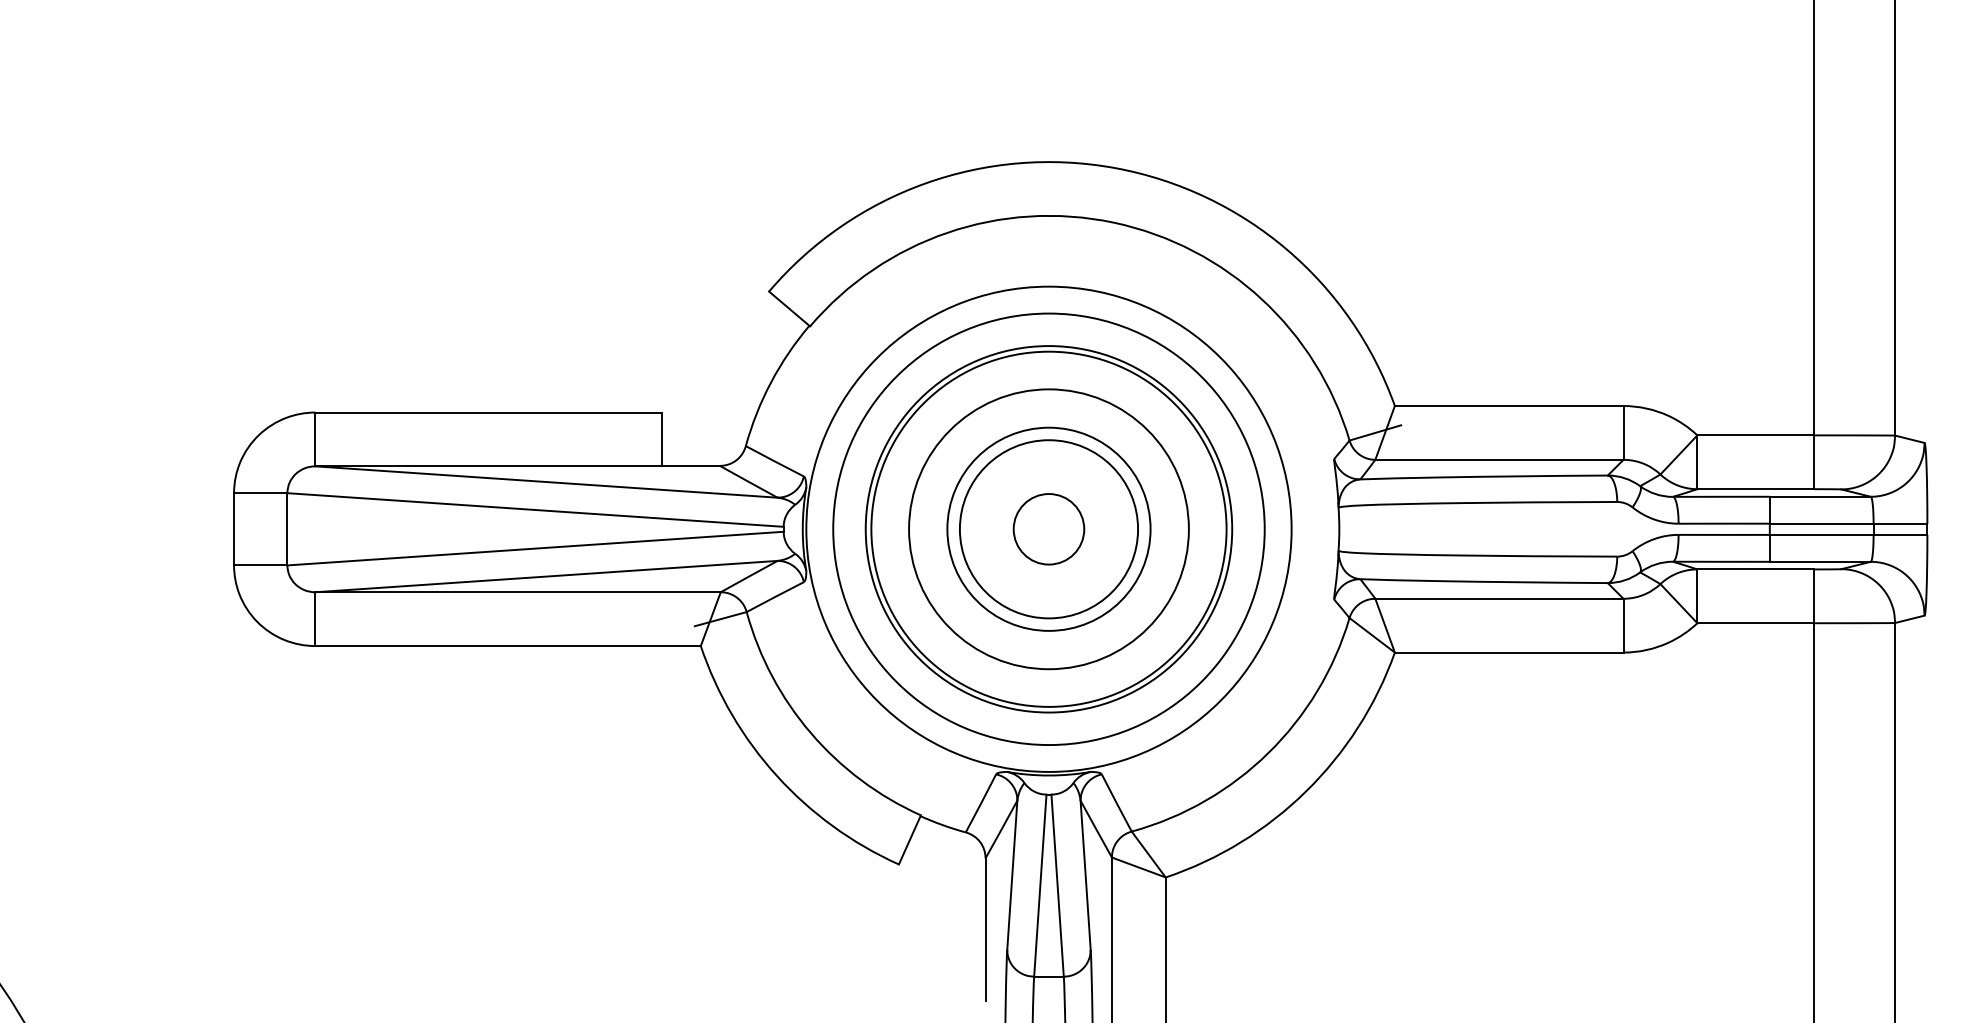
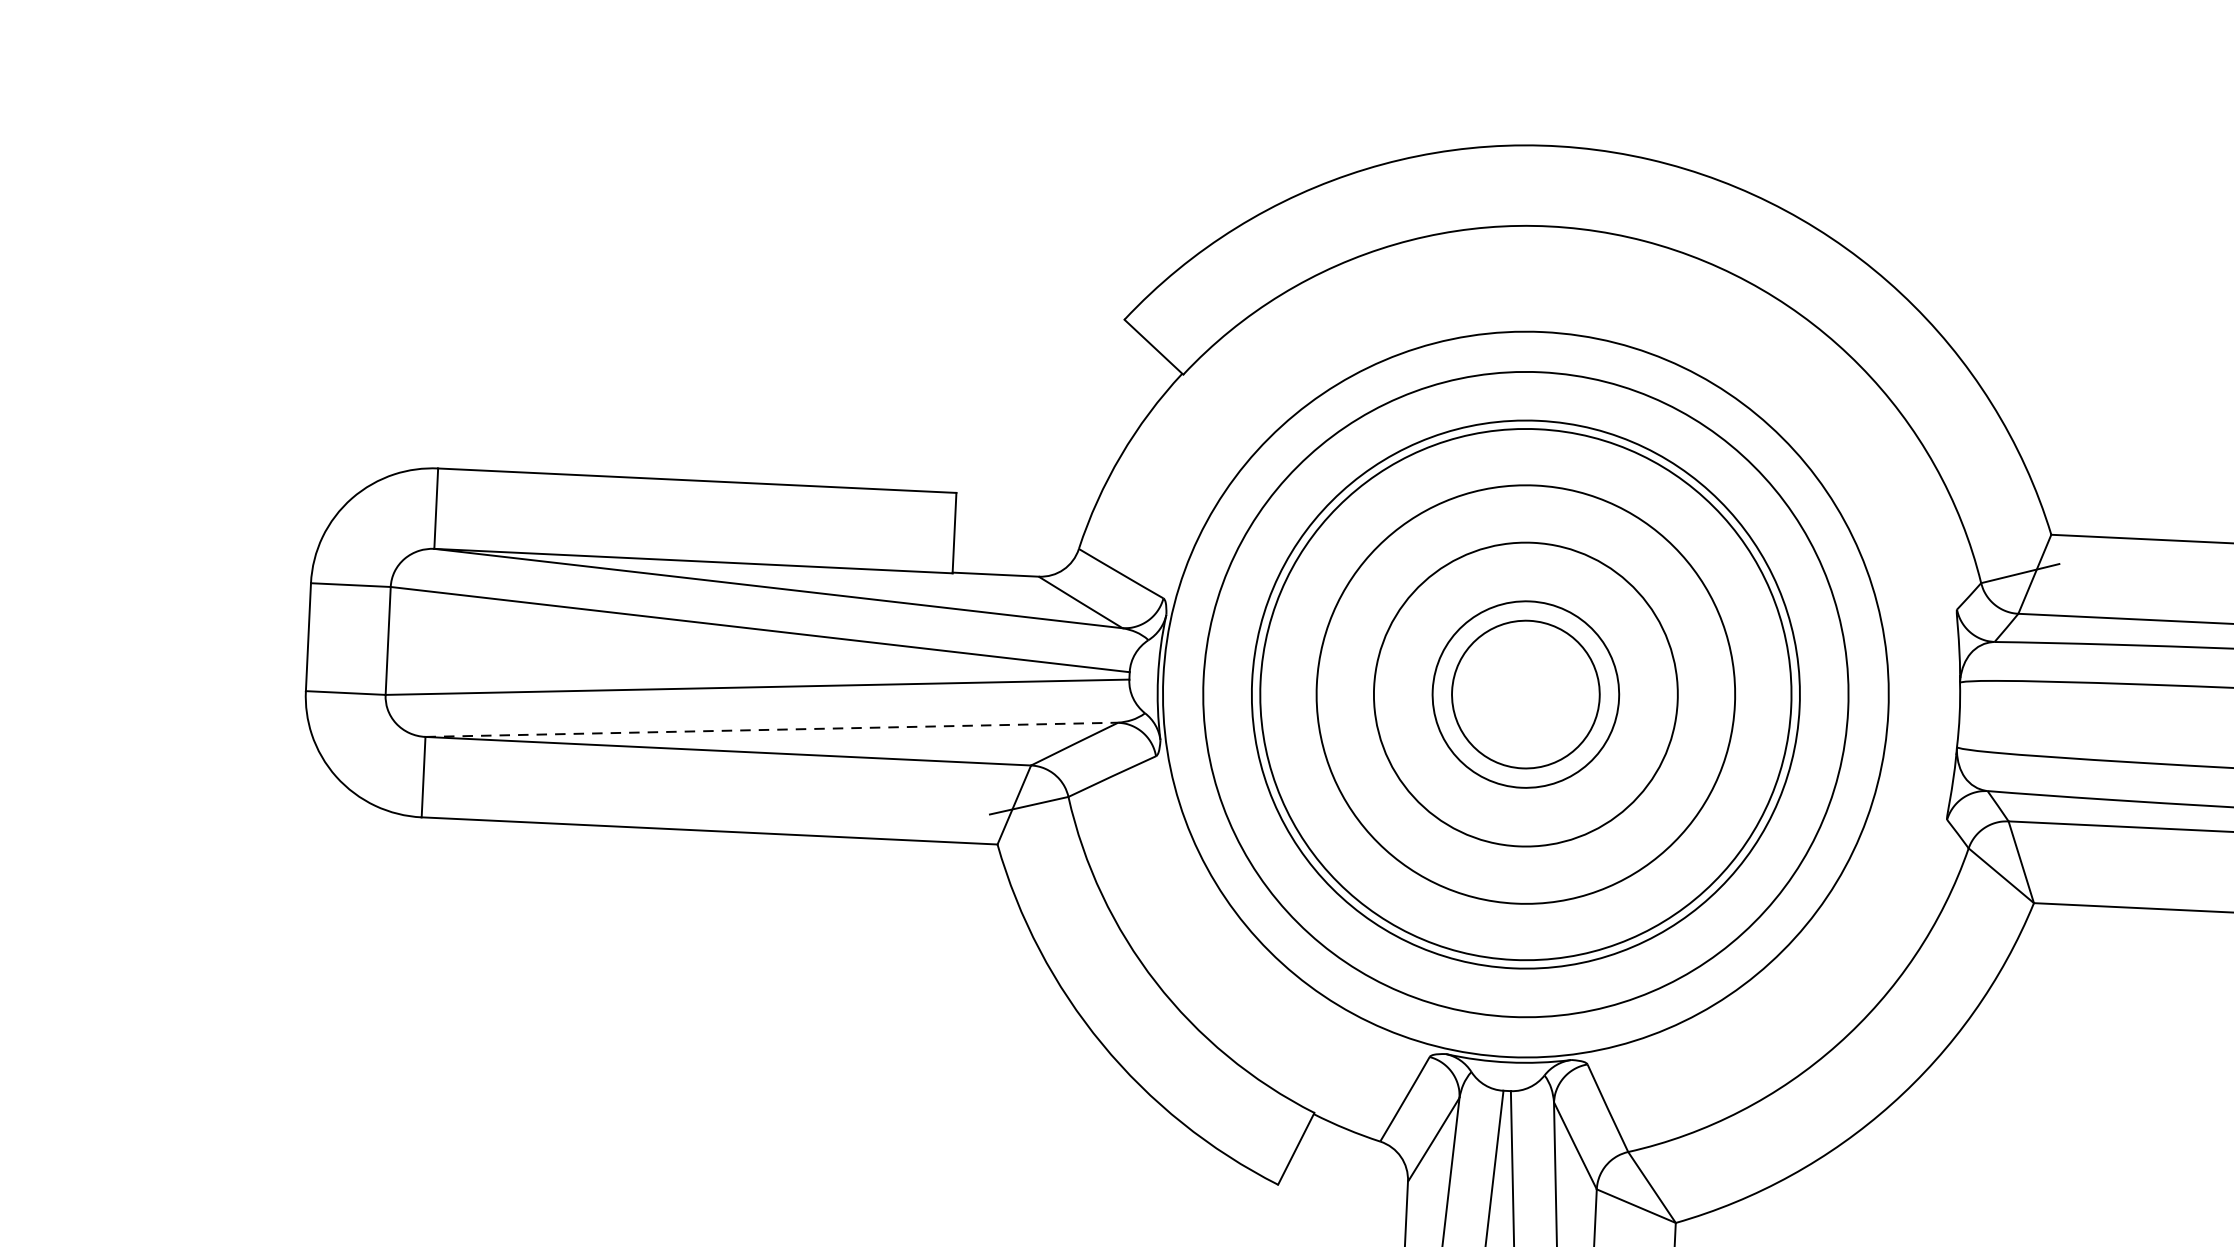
circle: (1048, 529) -> (1525, 694), size x0.7
circle: (1048, 529) -> (1525, 694), size x1.4
line: (546, 576) -> (771, 729), solid -> dashed

